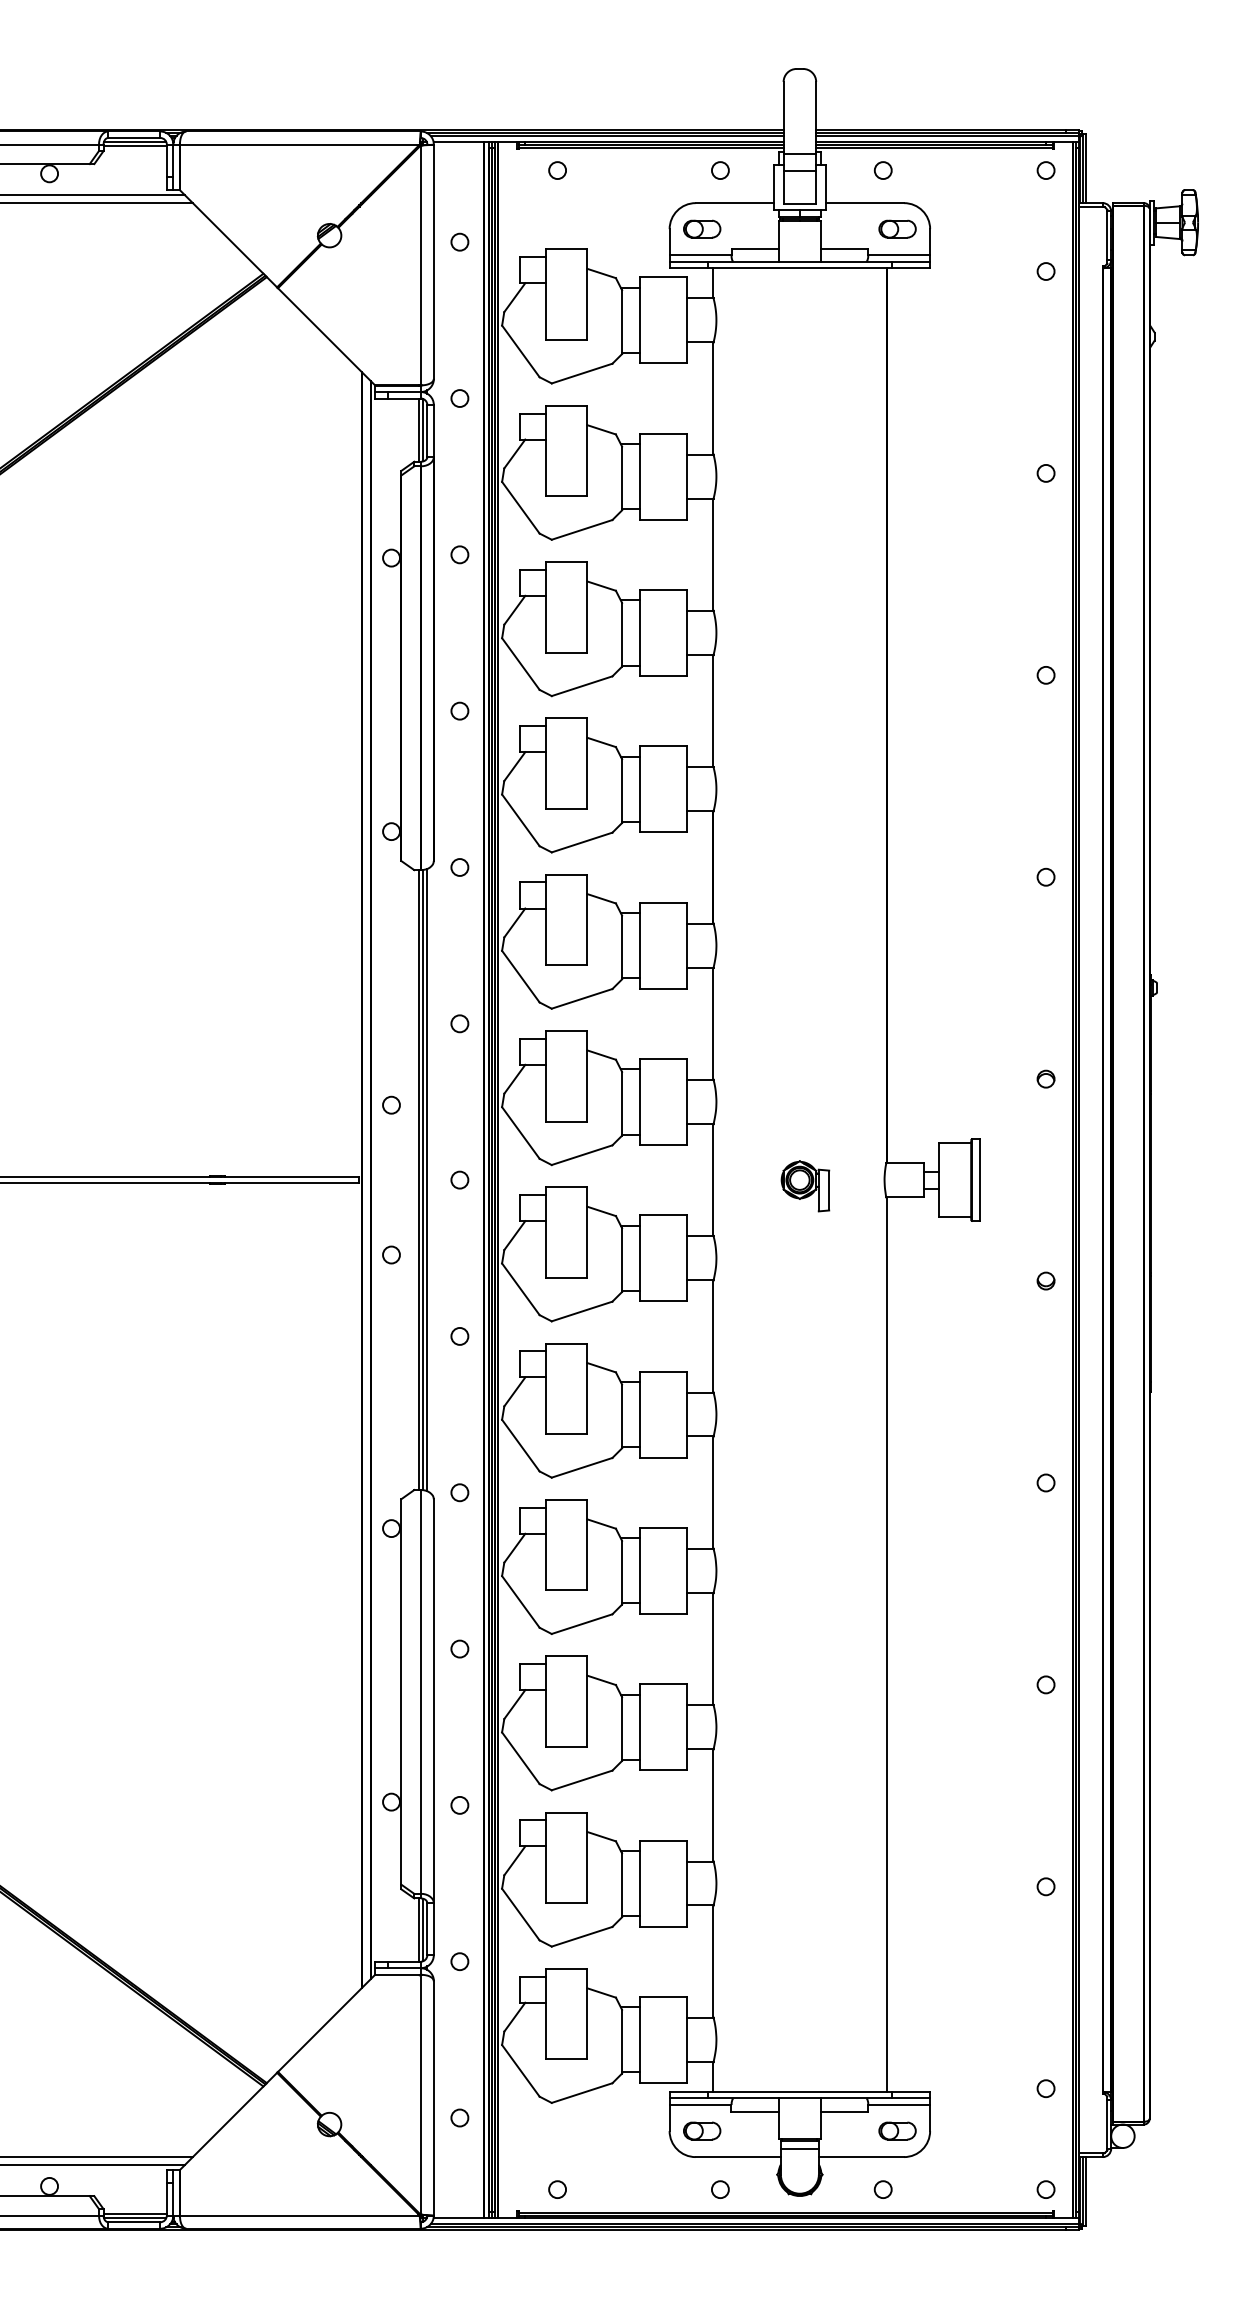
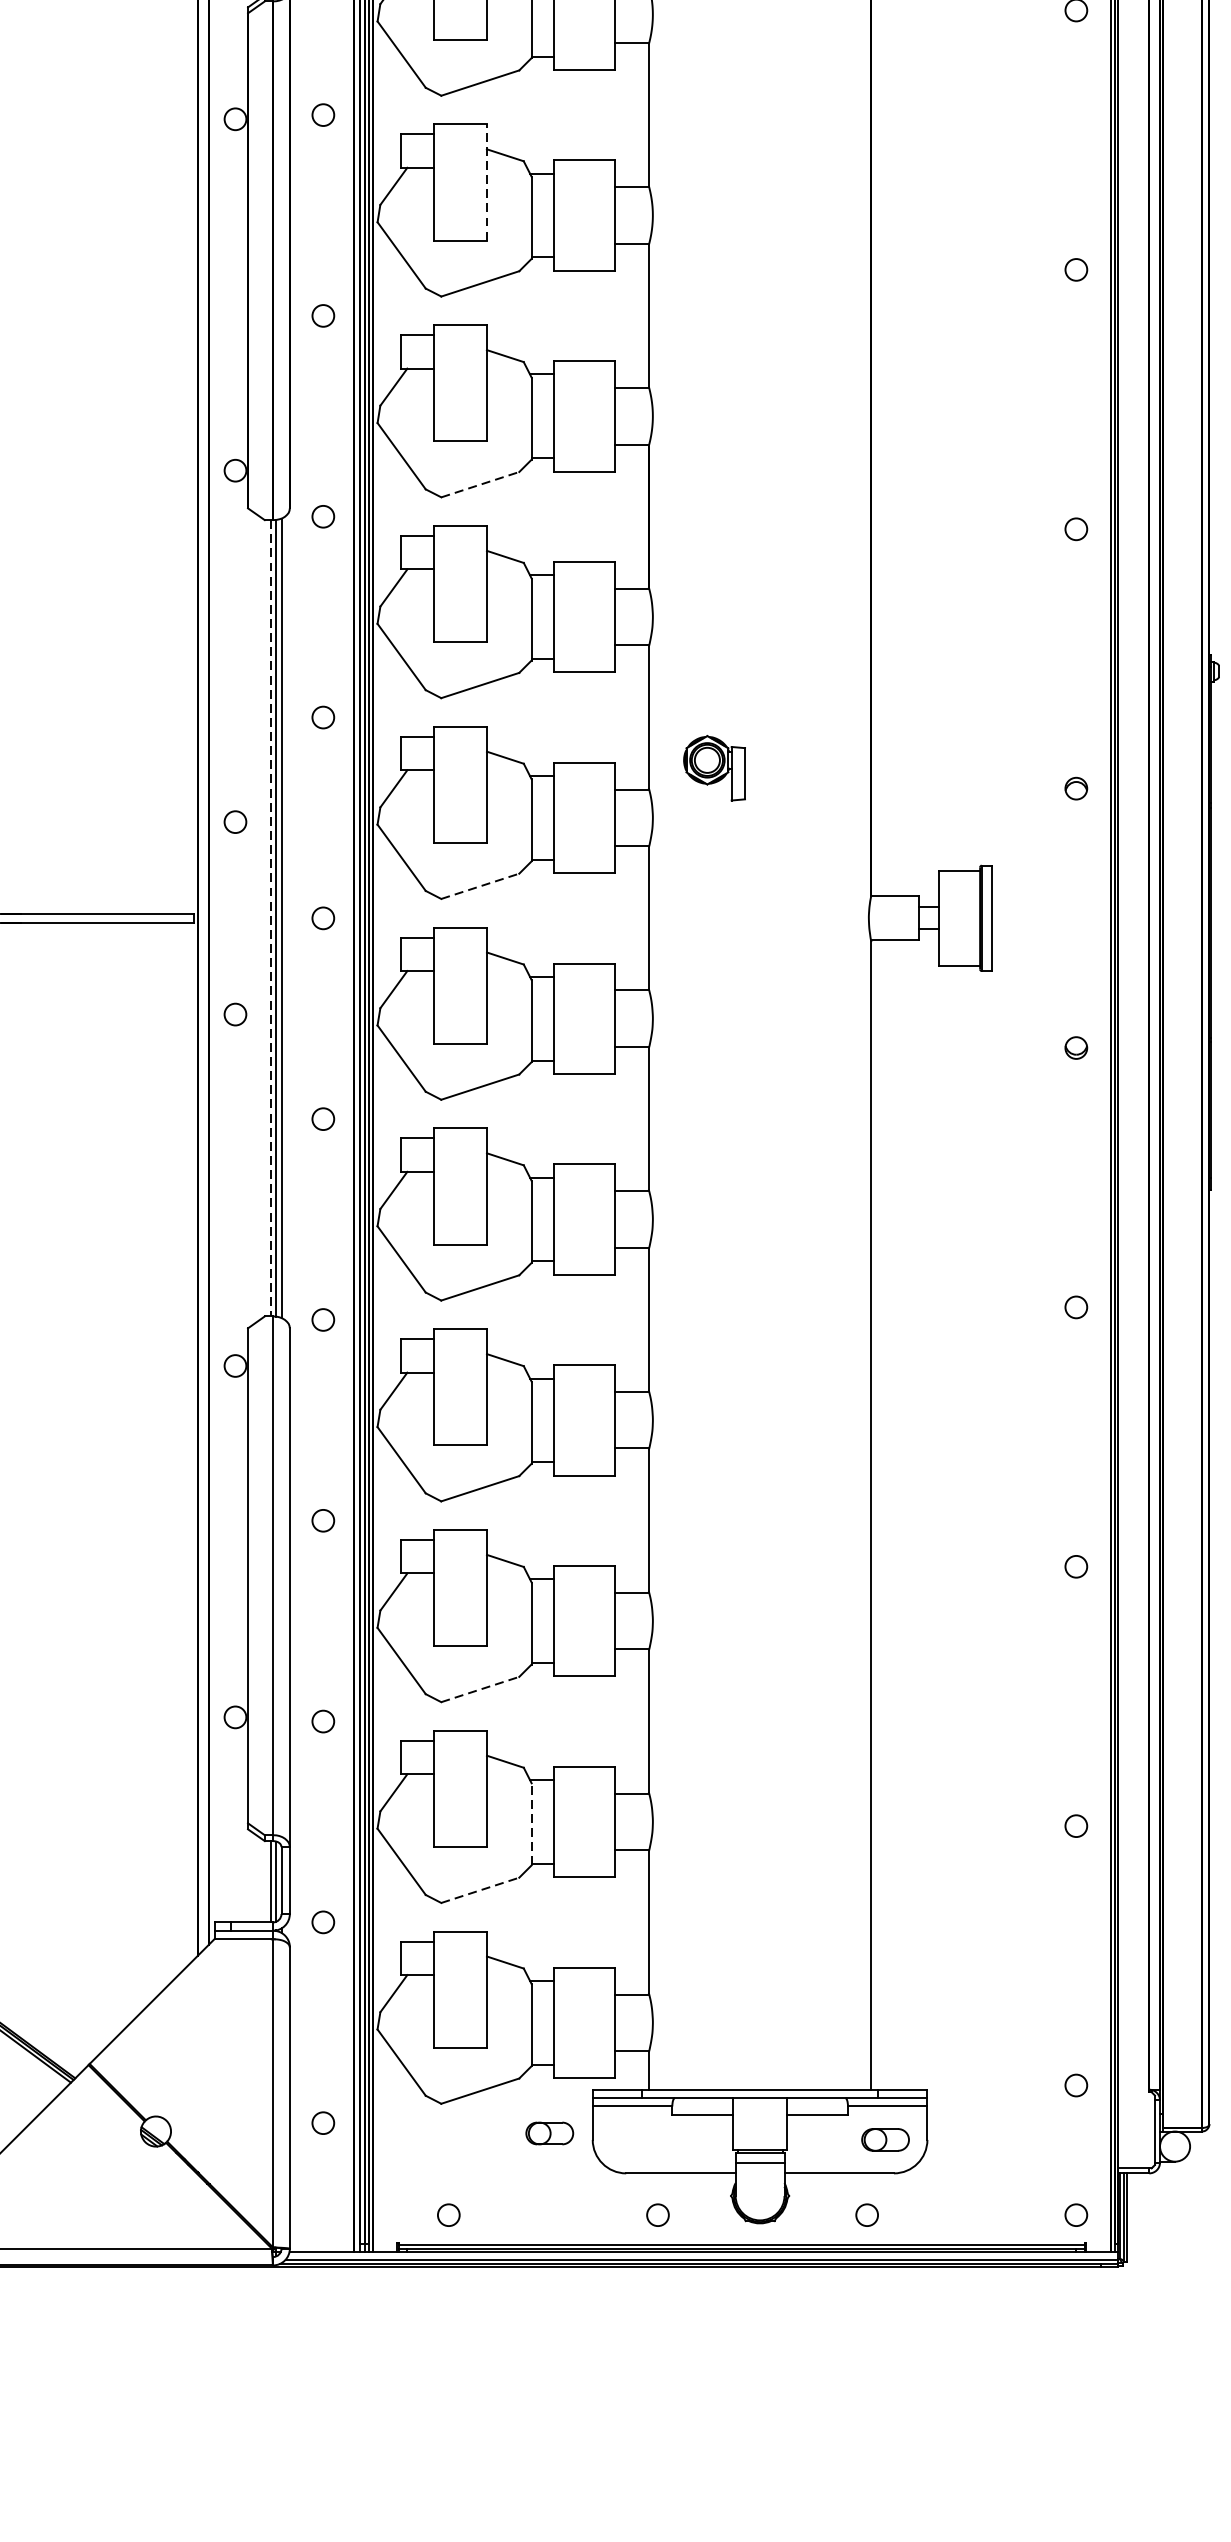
line: (587, 606) -> (487, 181), solid -> dashed
line: (582, 842) -> (480, 484), solid -> dashed
line: (582, 1155) -> (480, 886), solid -> dashed
line: (418, 1180) -> (270, 918), solid -> dashed
part: (805, 1186) -> (714, 768), moved
line: (582, 1780) -> (480, 1689), solid -> dashed
line: (622, 1885) -> (532, 1824), solid -> dashed
line: (582, 1936) -> (480, 1889), solid -> dashed
part: (702, 2130) -> (550, 2132), moved

